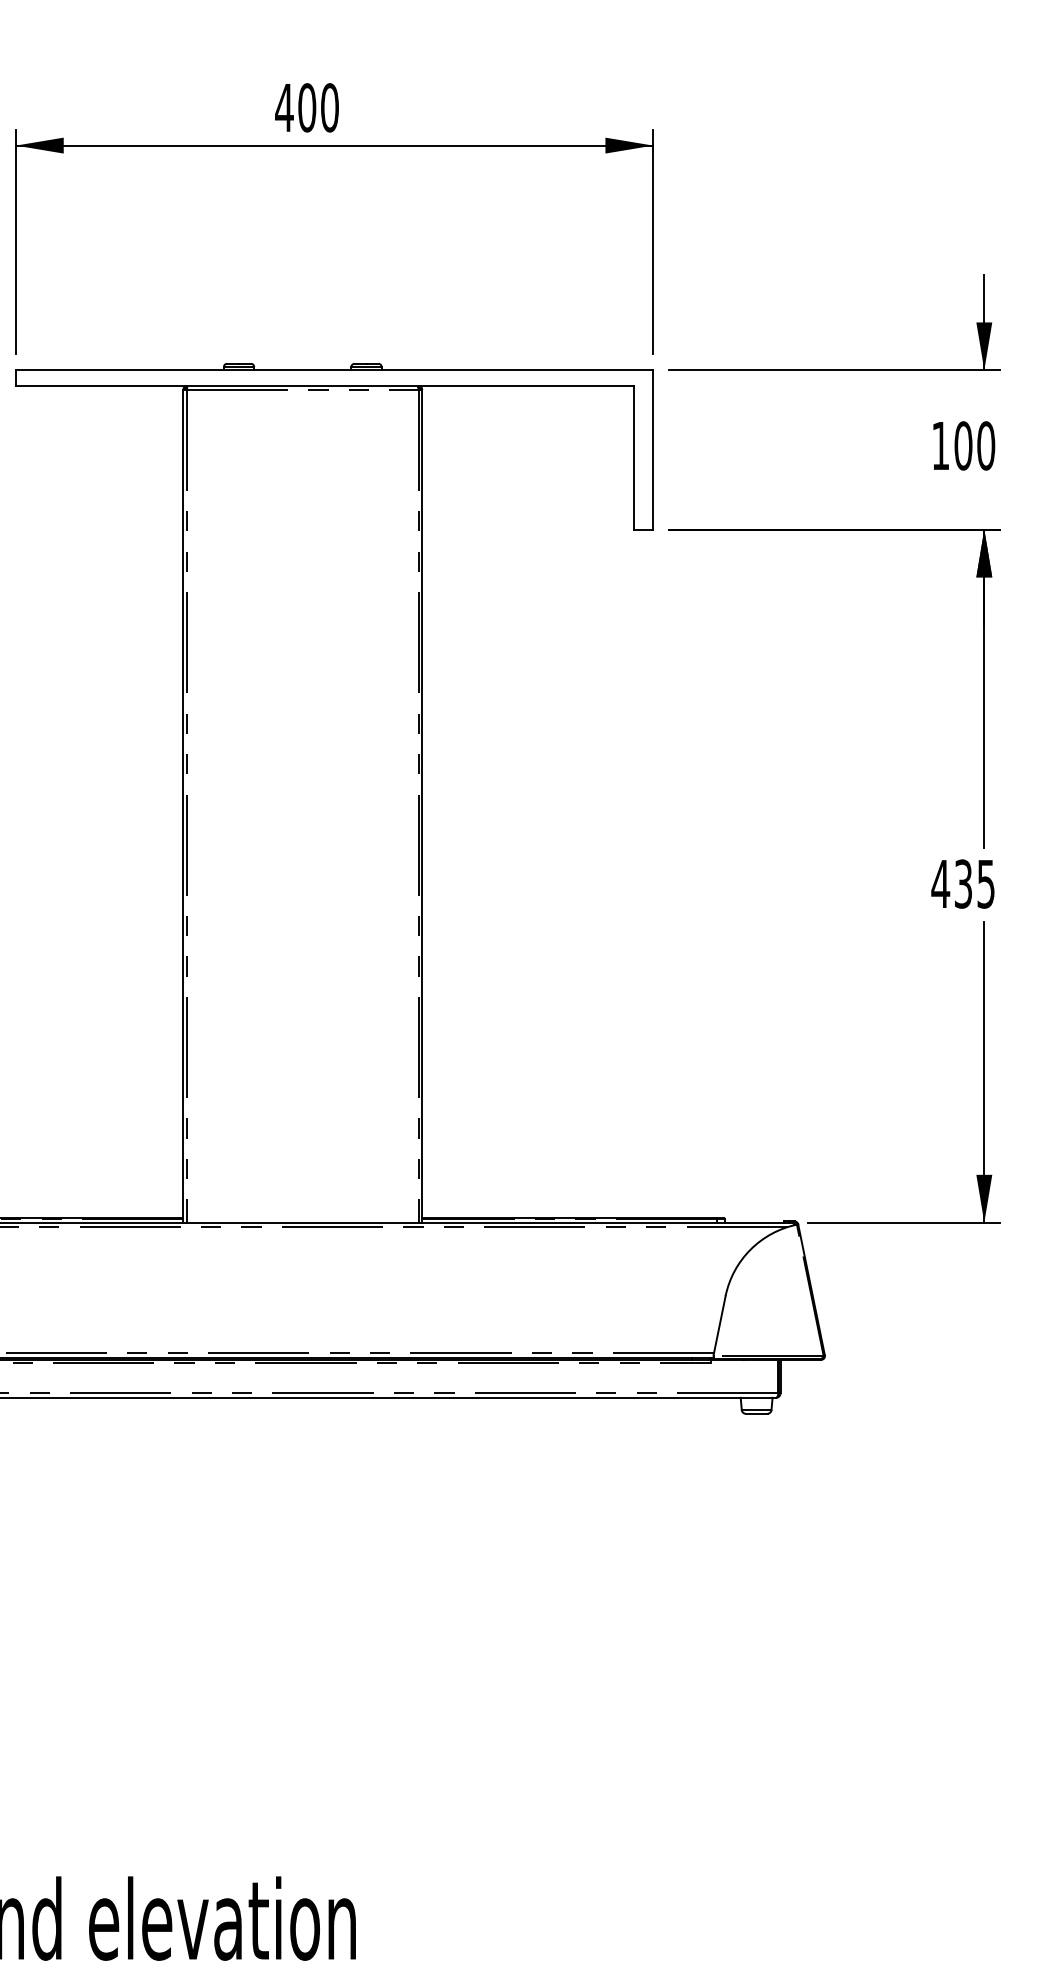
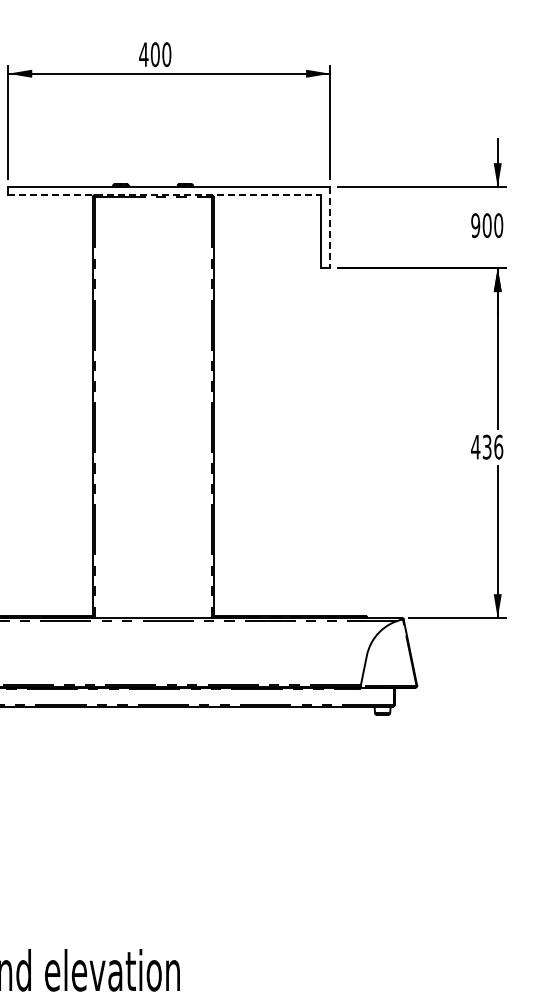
line: (325, 386) -> (164, 195), solid -> dashed
text: (940, 445) -> (475, 225), 100 -> 900
line: (653, 451) -> (330, 228), solid -> dashed
text: (985, 882) -> (498, 446), 435 -> 436

